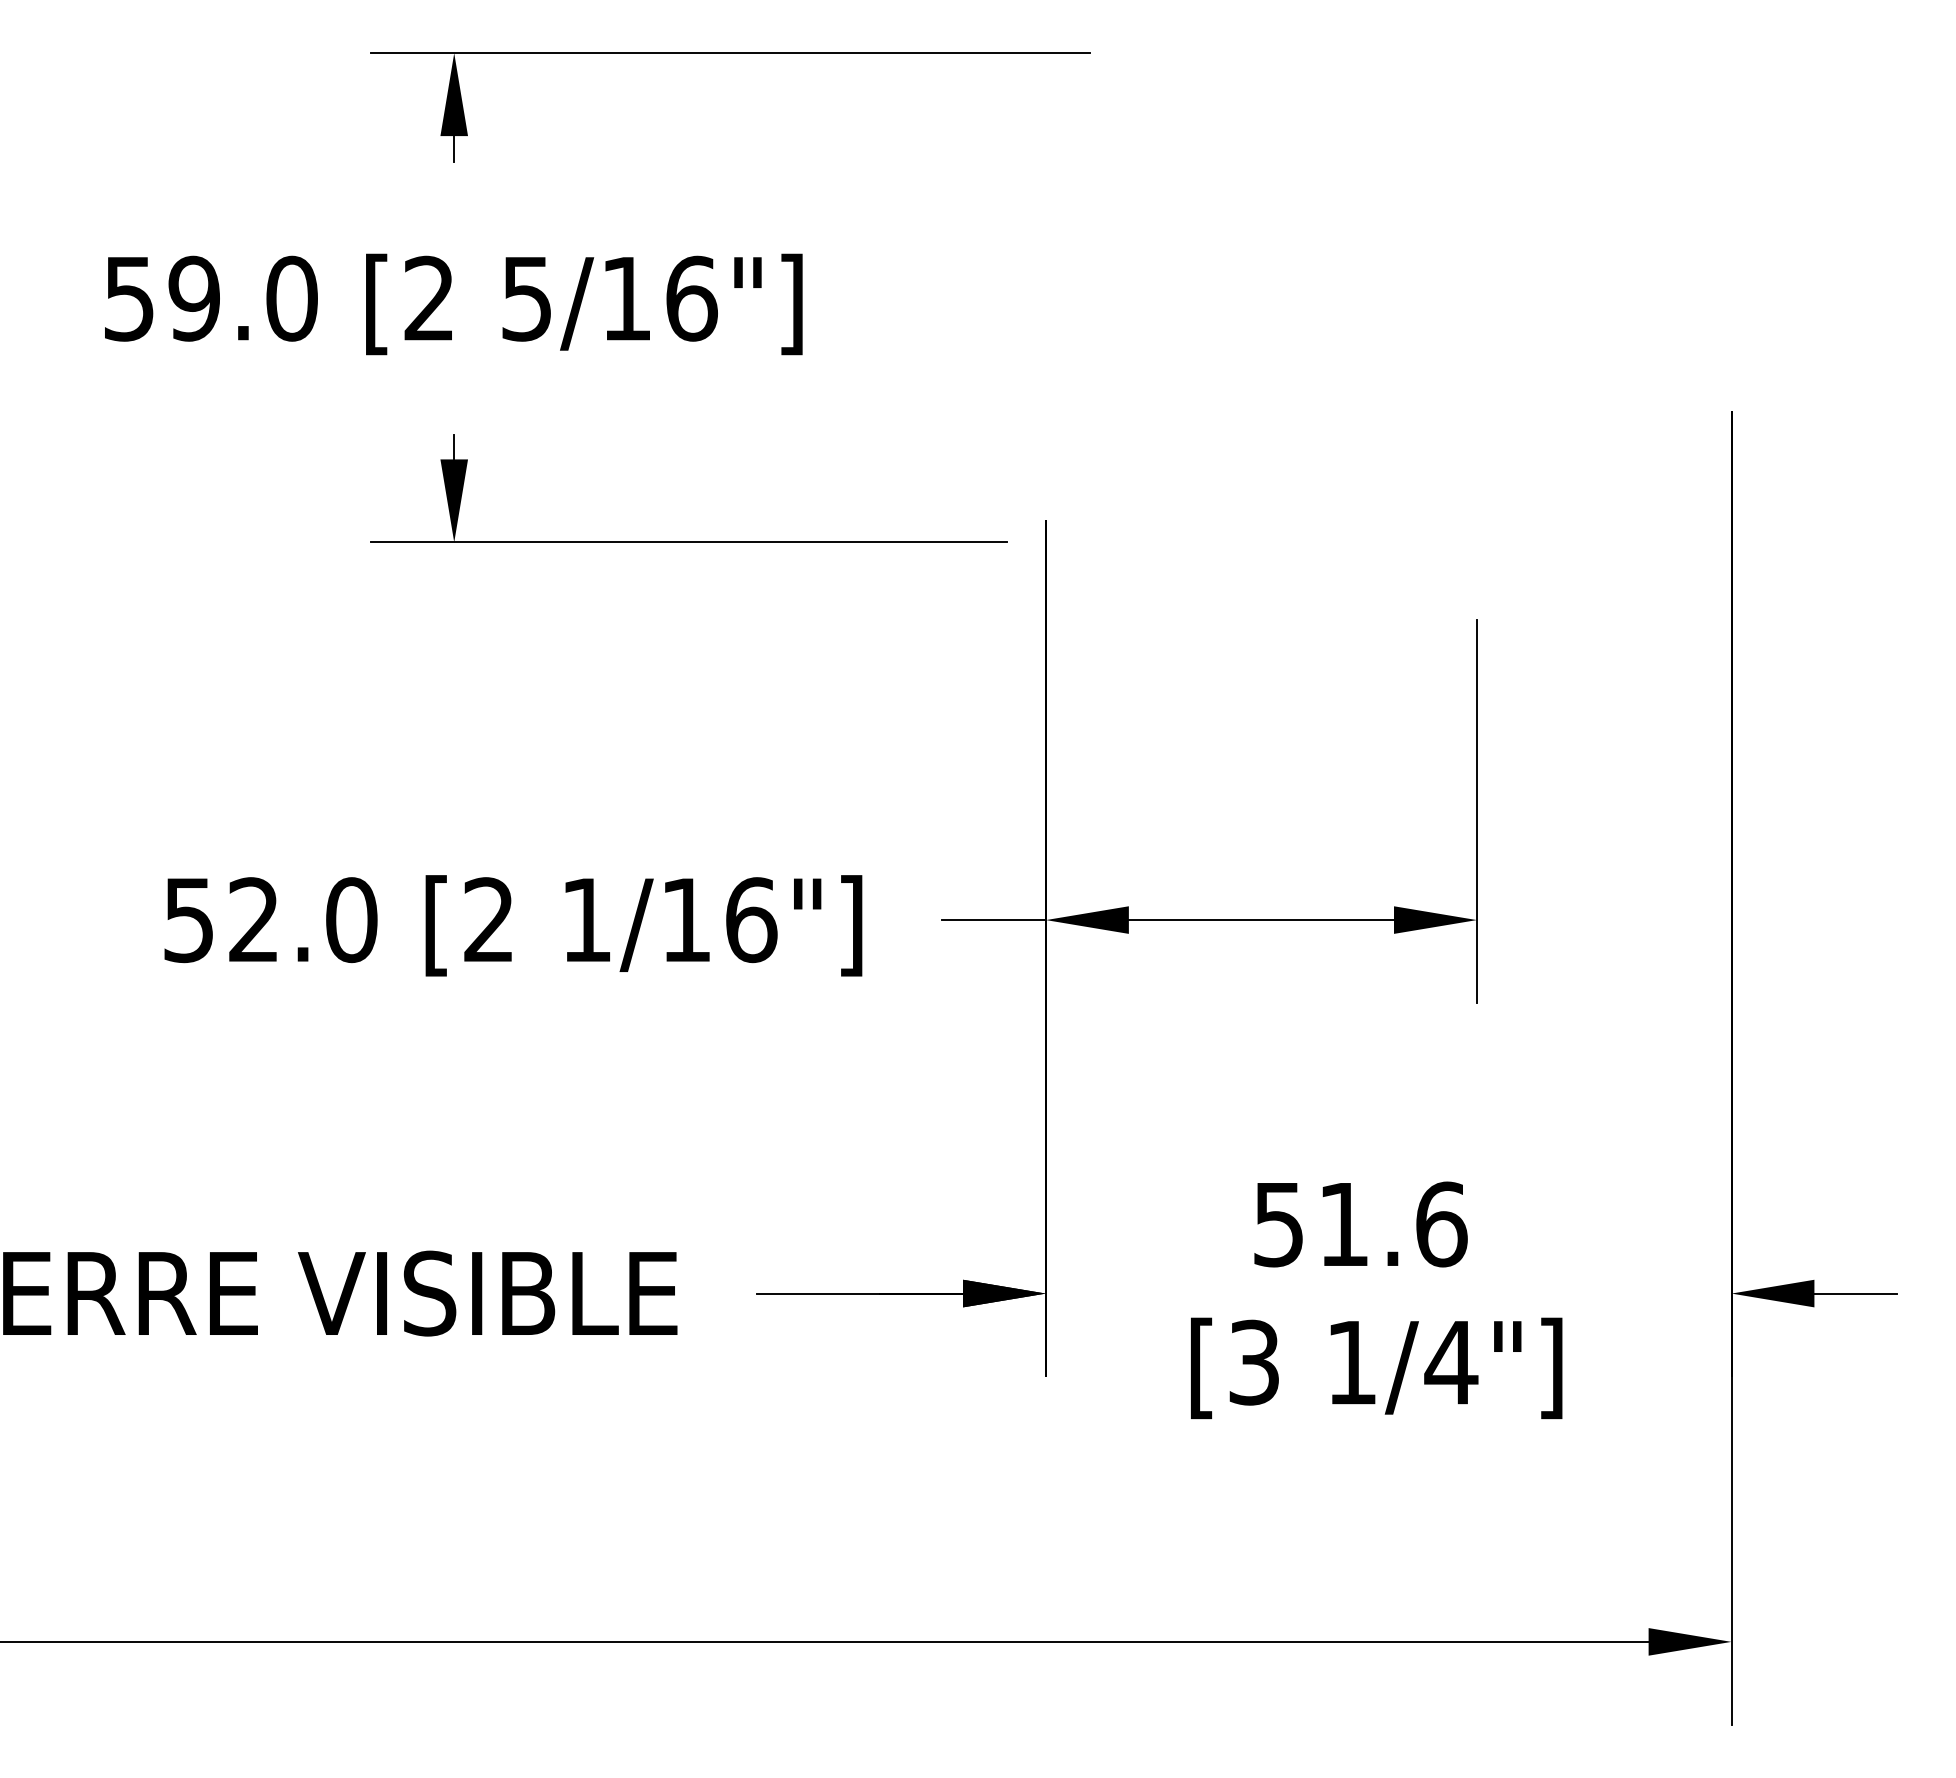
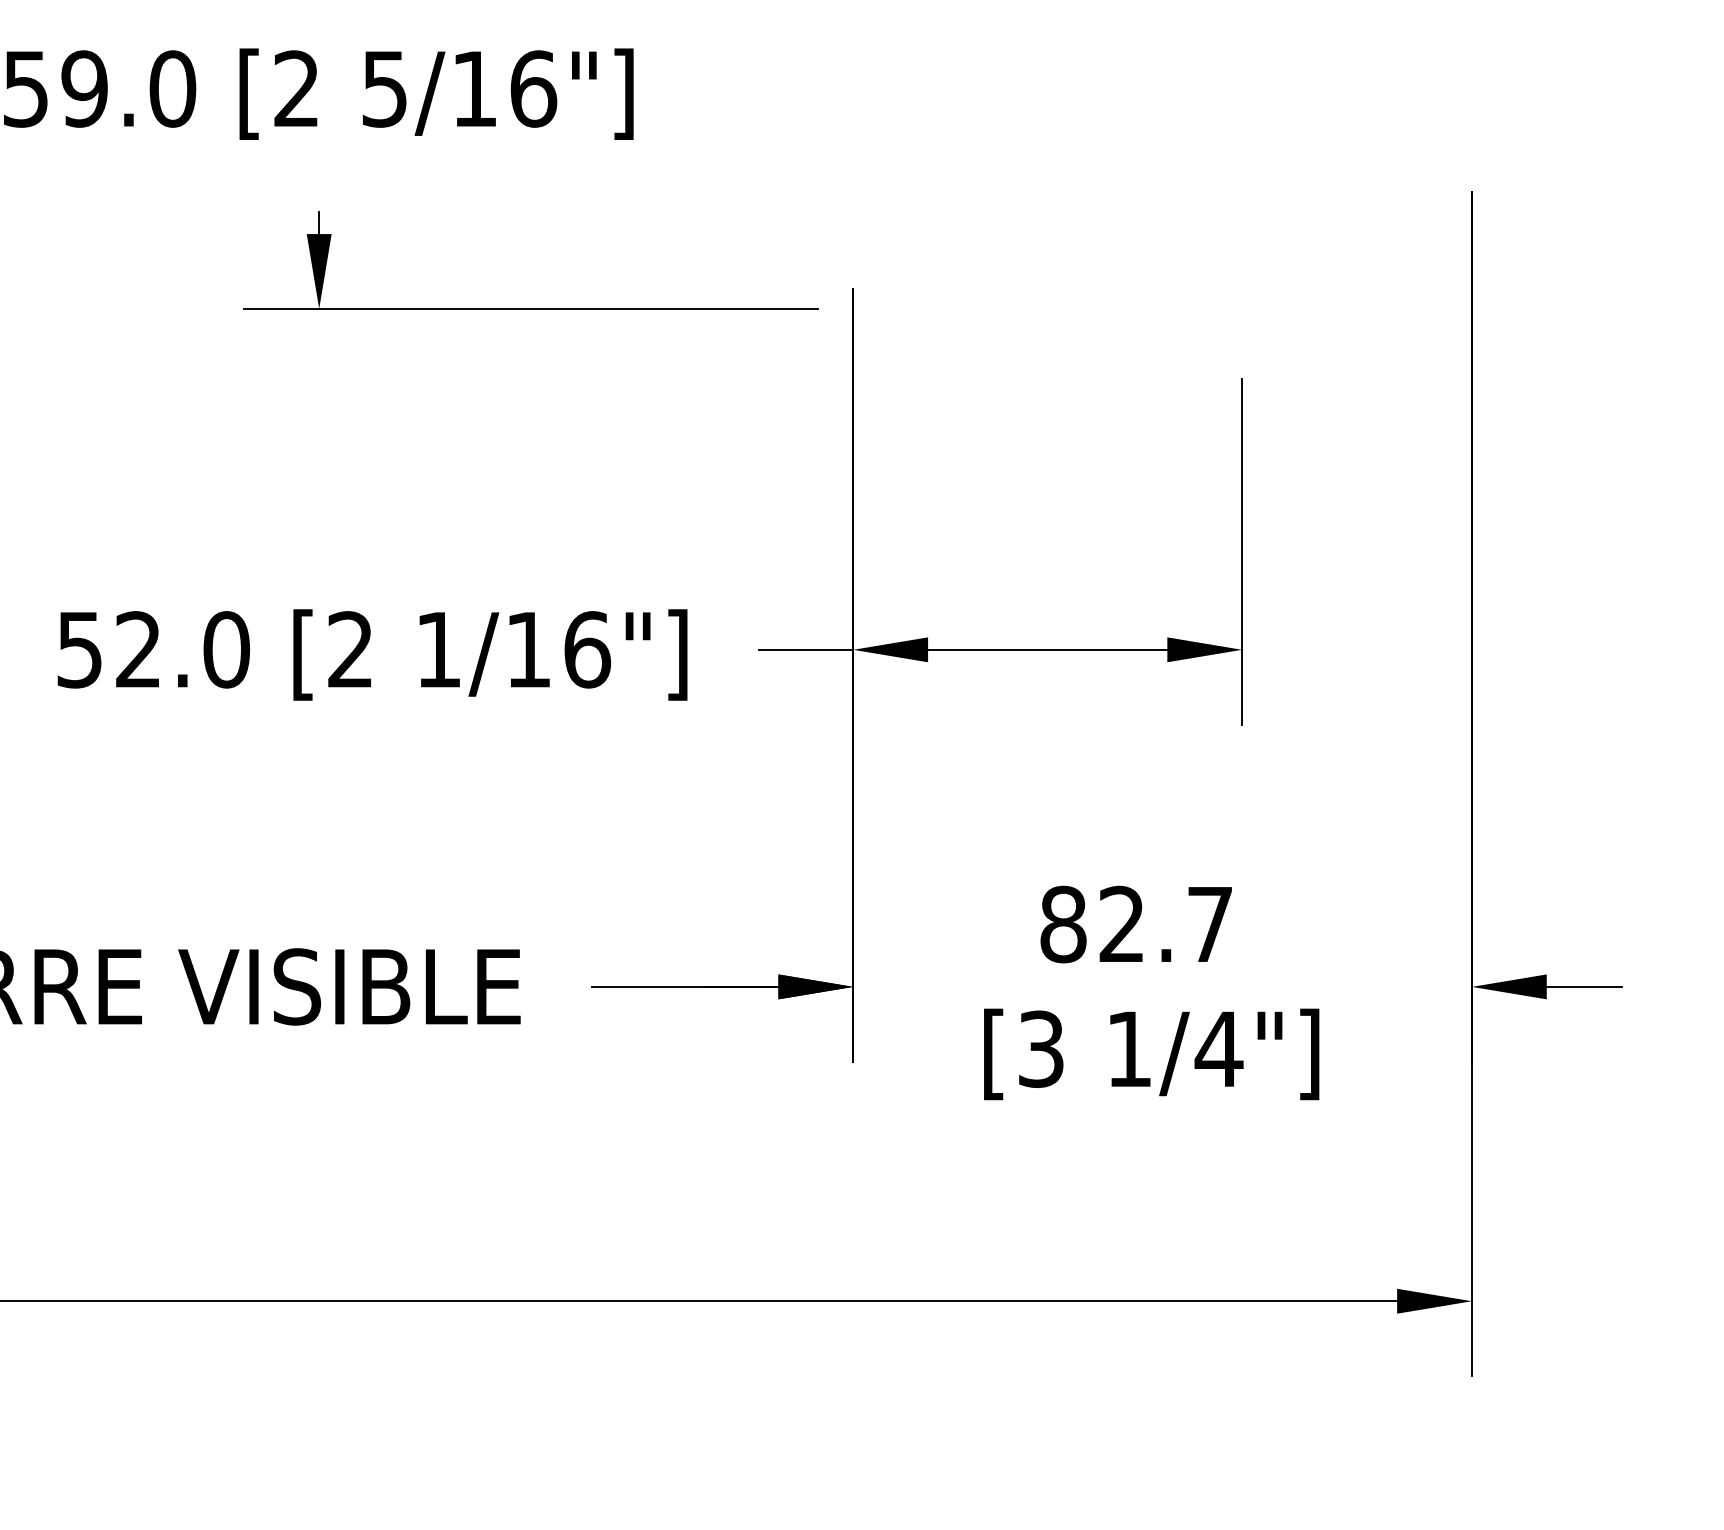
text: (1360, 1224) -> (1137, 924), 51.6 -> 82.7

